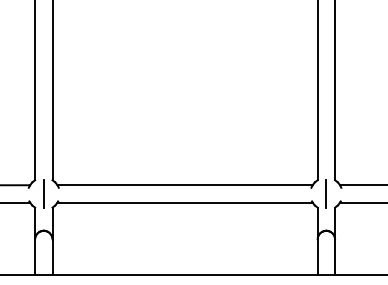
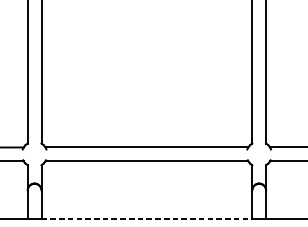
line: (43, 193) -> (34, 154), removed
line: (326, 193) -> (259, 154), removed
line: (185, 275) -> (147, 219), solid -> dashed

